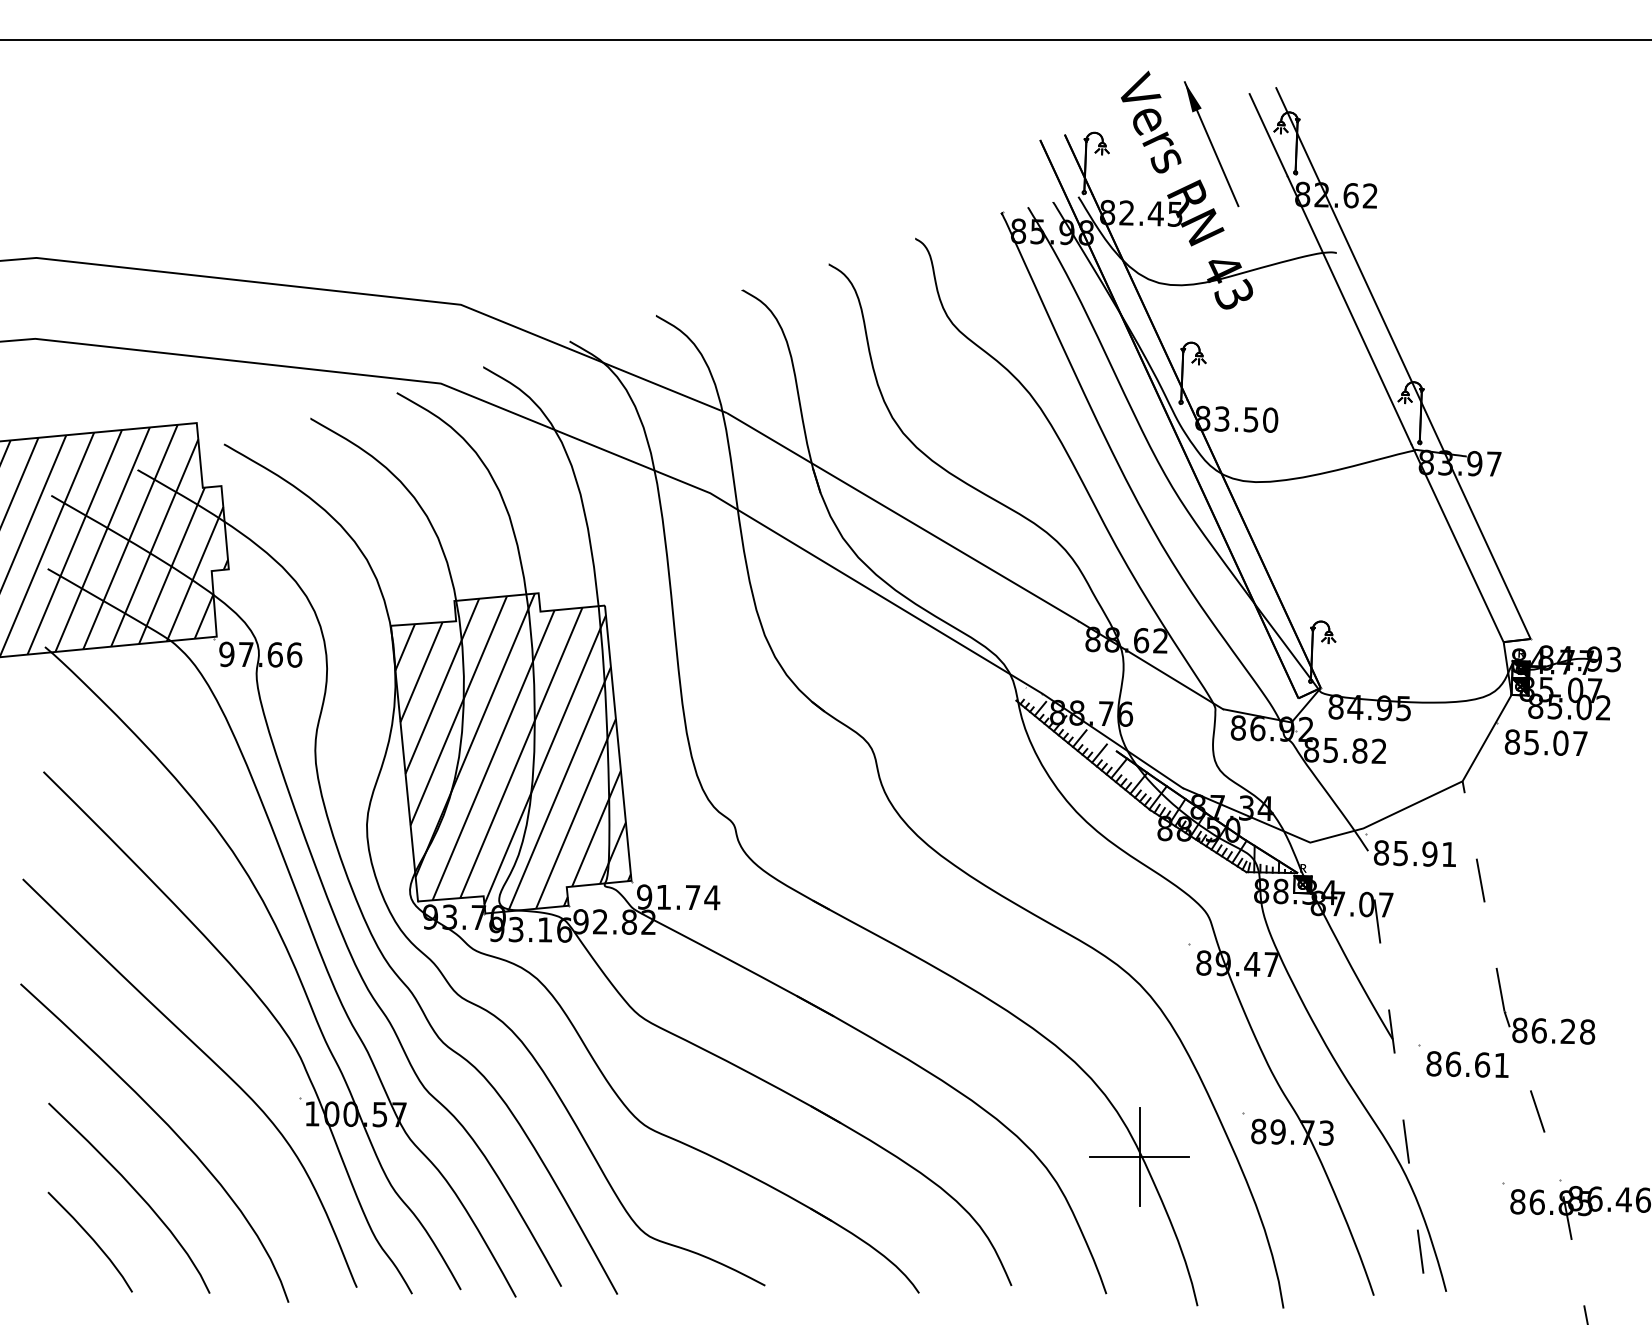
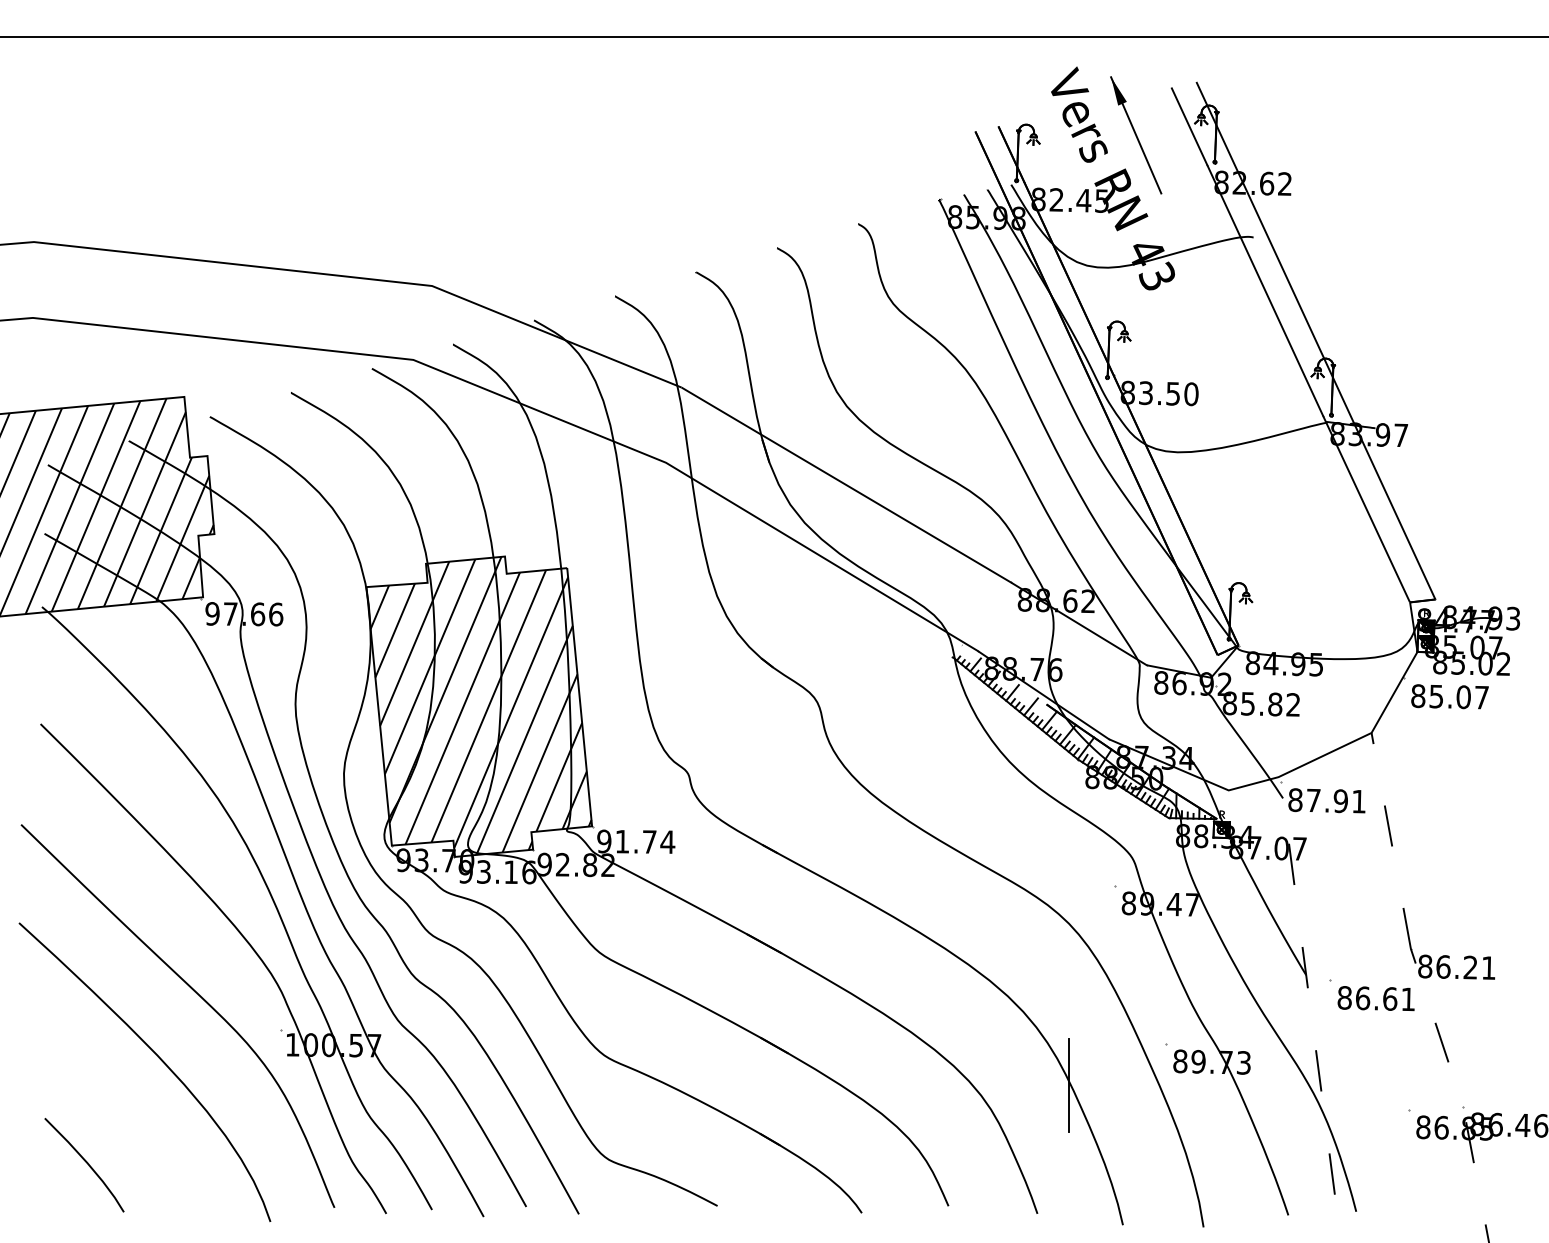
text: (1400, 853) -> (1313, 800), 85.91 -> 87.91
text: (1587, 1031) -> (1488, 967), 86.28 -> 86.21
line: (1139, 1157) -> (1068, 1085), removed
curve: (135, 1192) -> (126, 1118), removed

